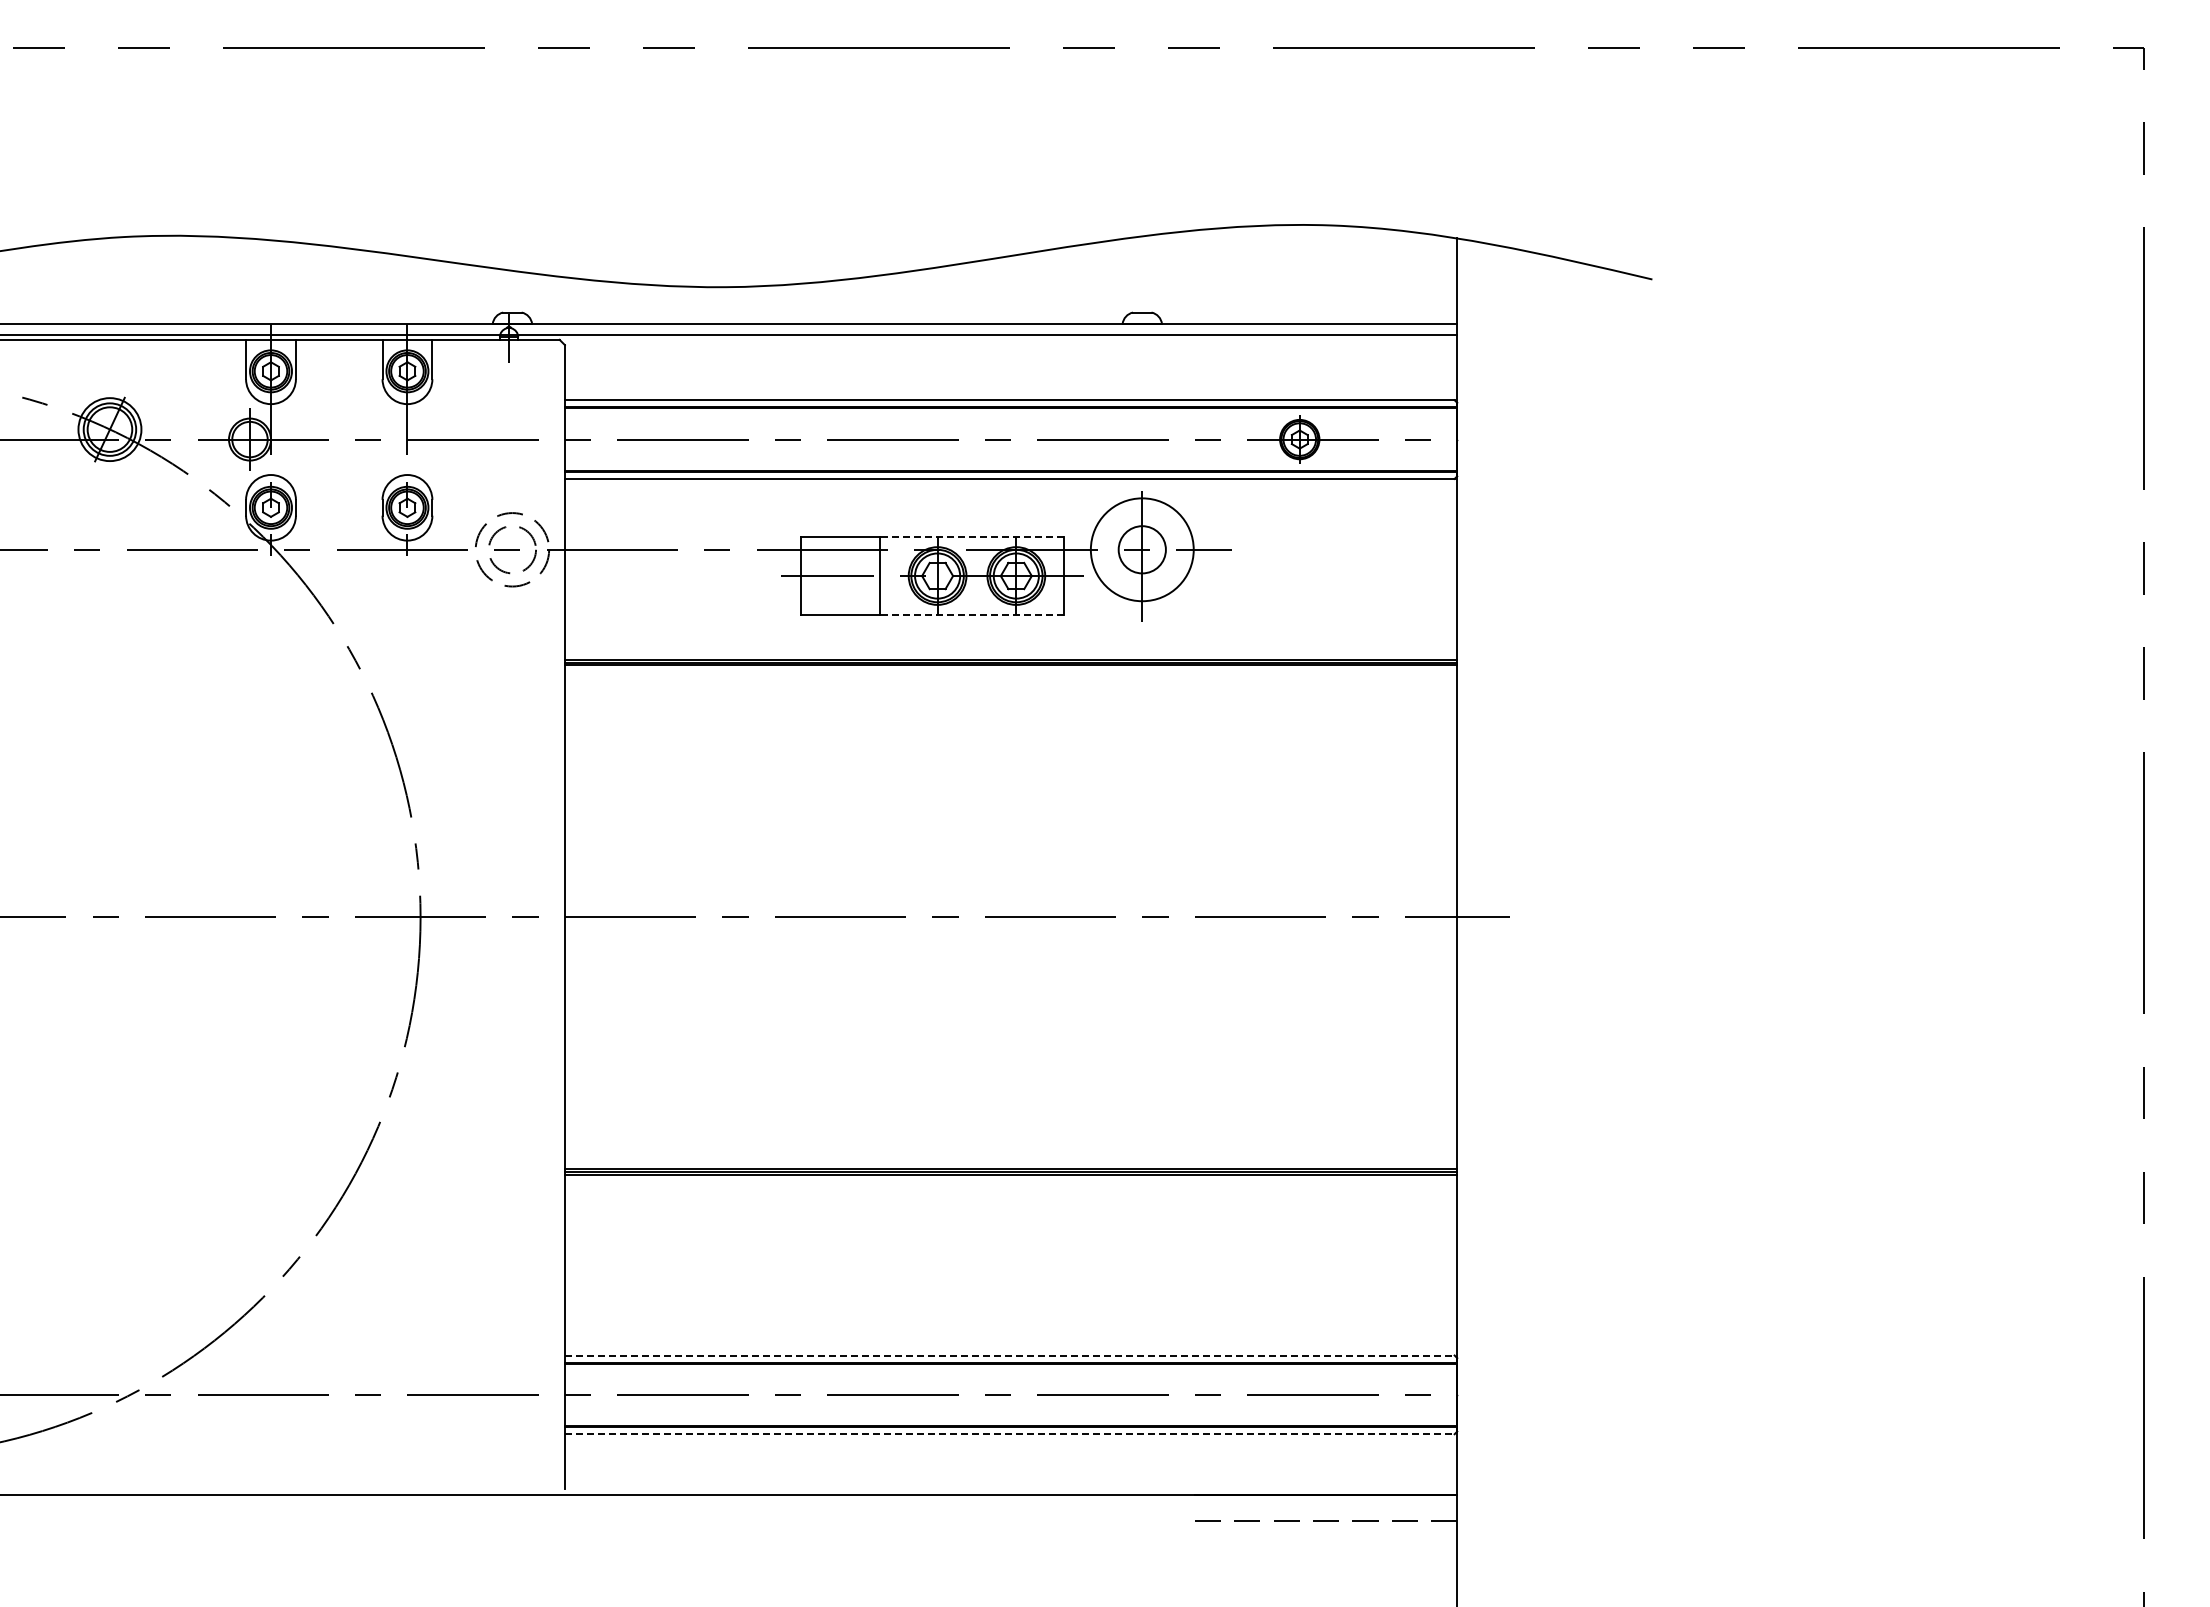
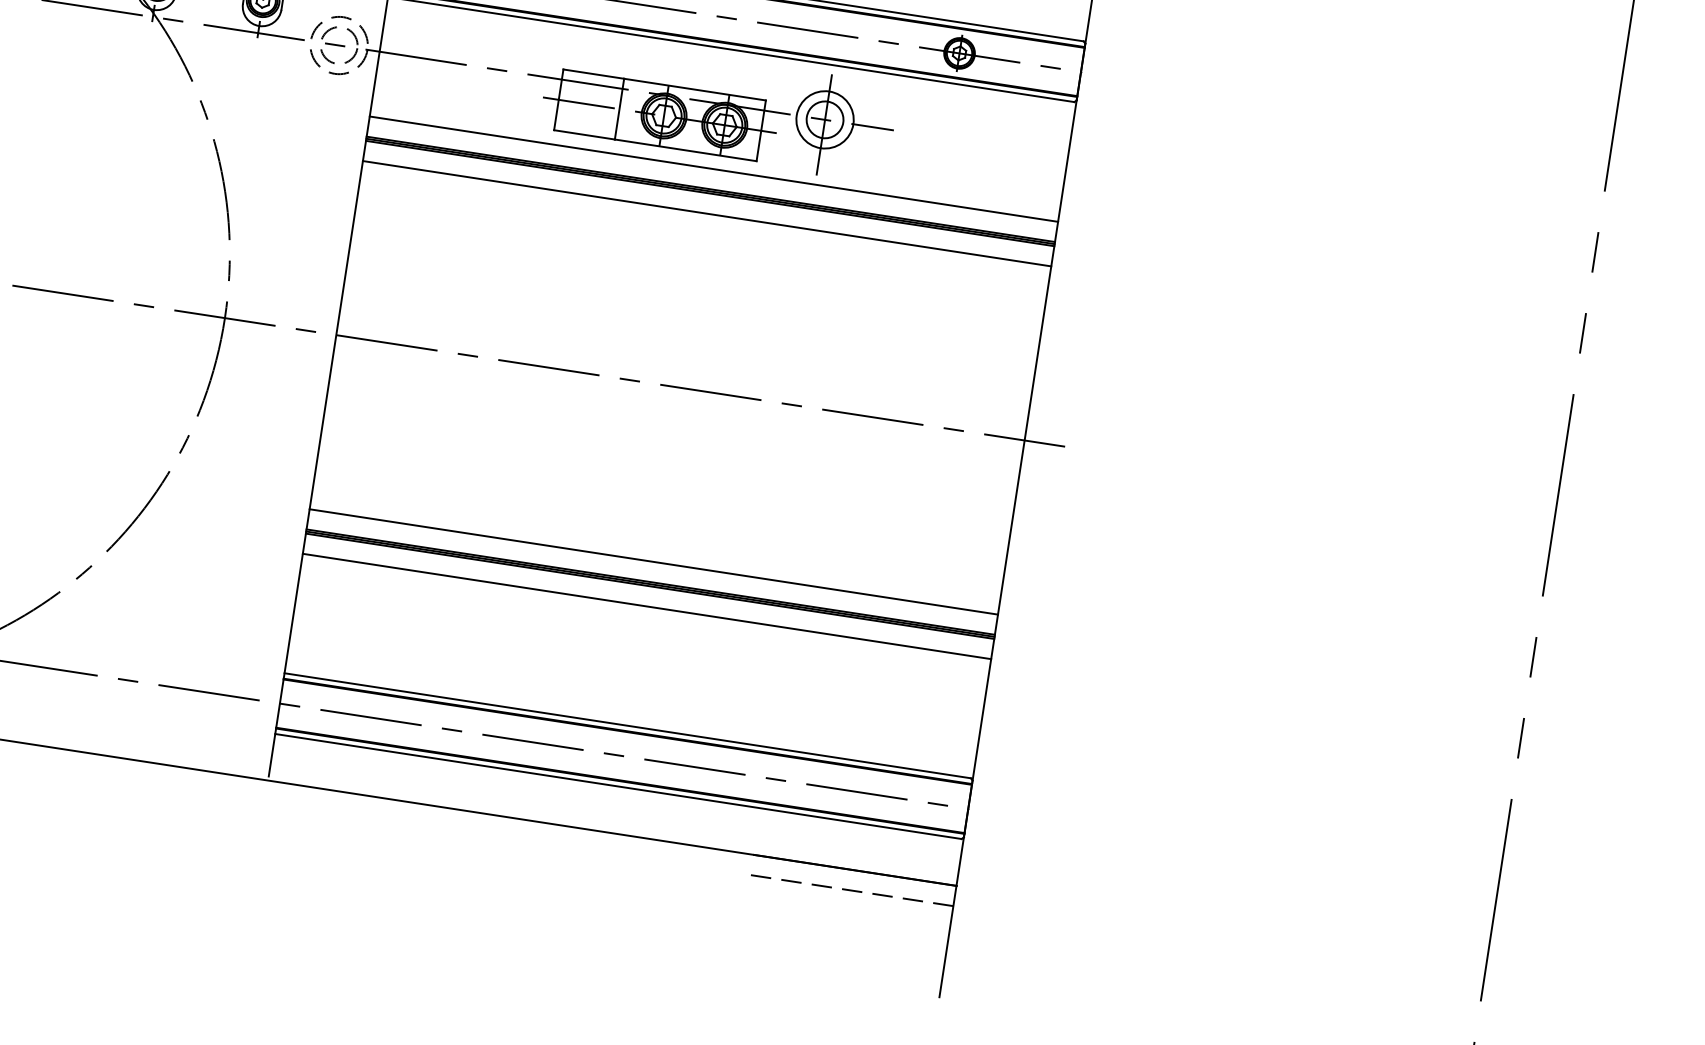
line: (971, 536) -> (694, 89), dashed -> solid
circle: (1142, 549) -> (825, 119), size x0.71
line: (971, 615) -> (685, 150), dashed -> solid
line: (1010, 633) -> (713, 168), added
line: (1010, 691) -> (706, 213), added
line: (1010, 1142) -> (653, 561), added
line: (1010, 1200) -> (646, 606), added
line: (1009, 1355) -> (627, 725), dashed -> solid
line: (1009, 1434) -> (618, 786), dashed -> solid

